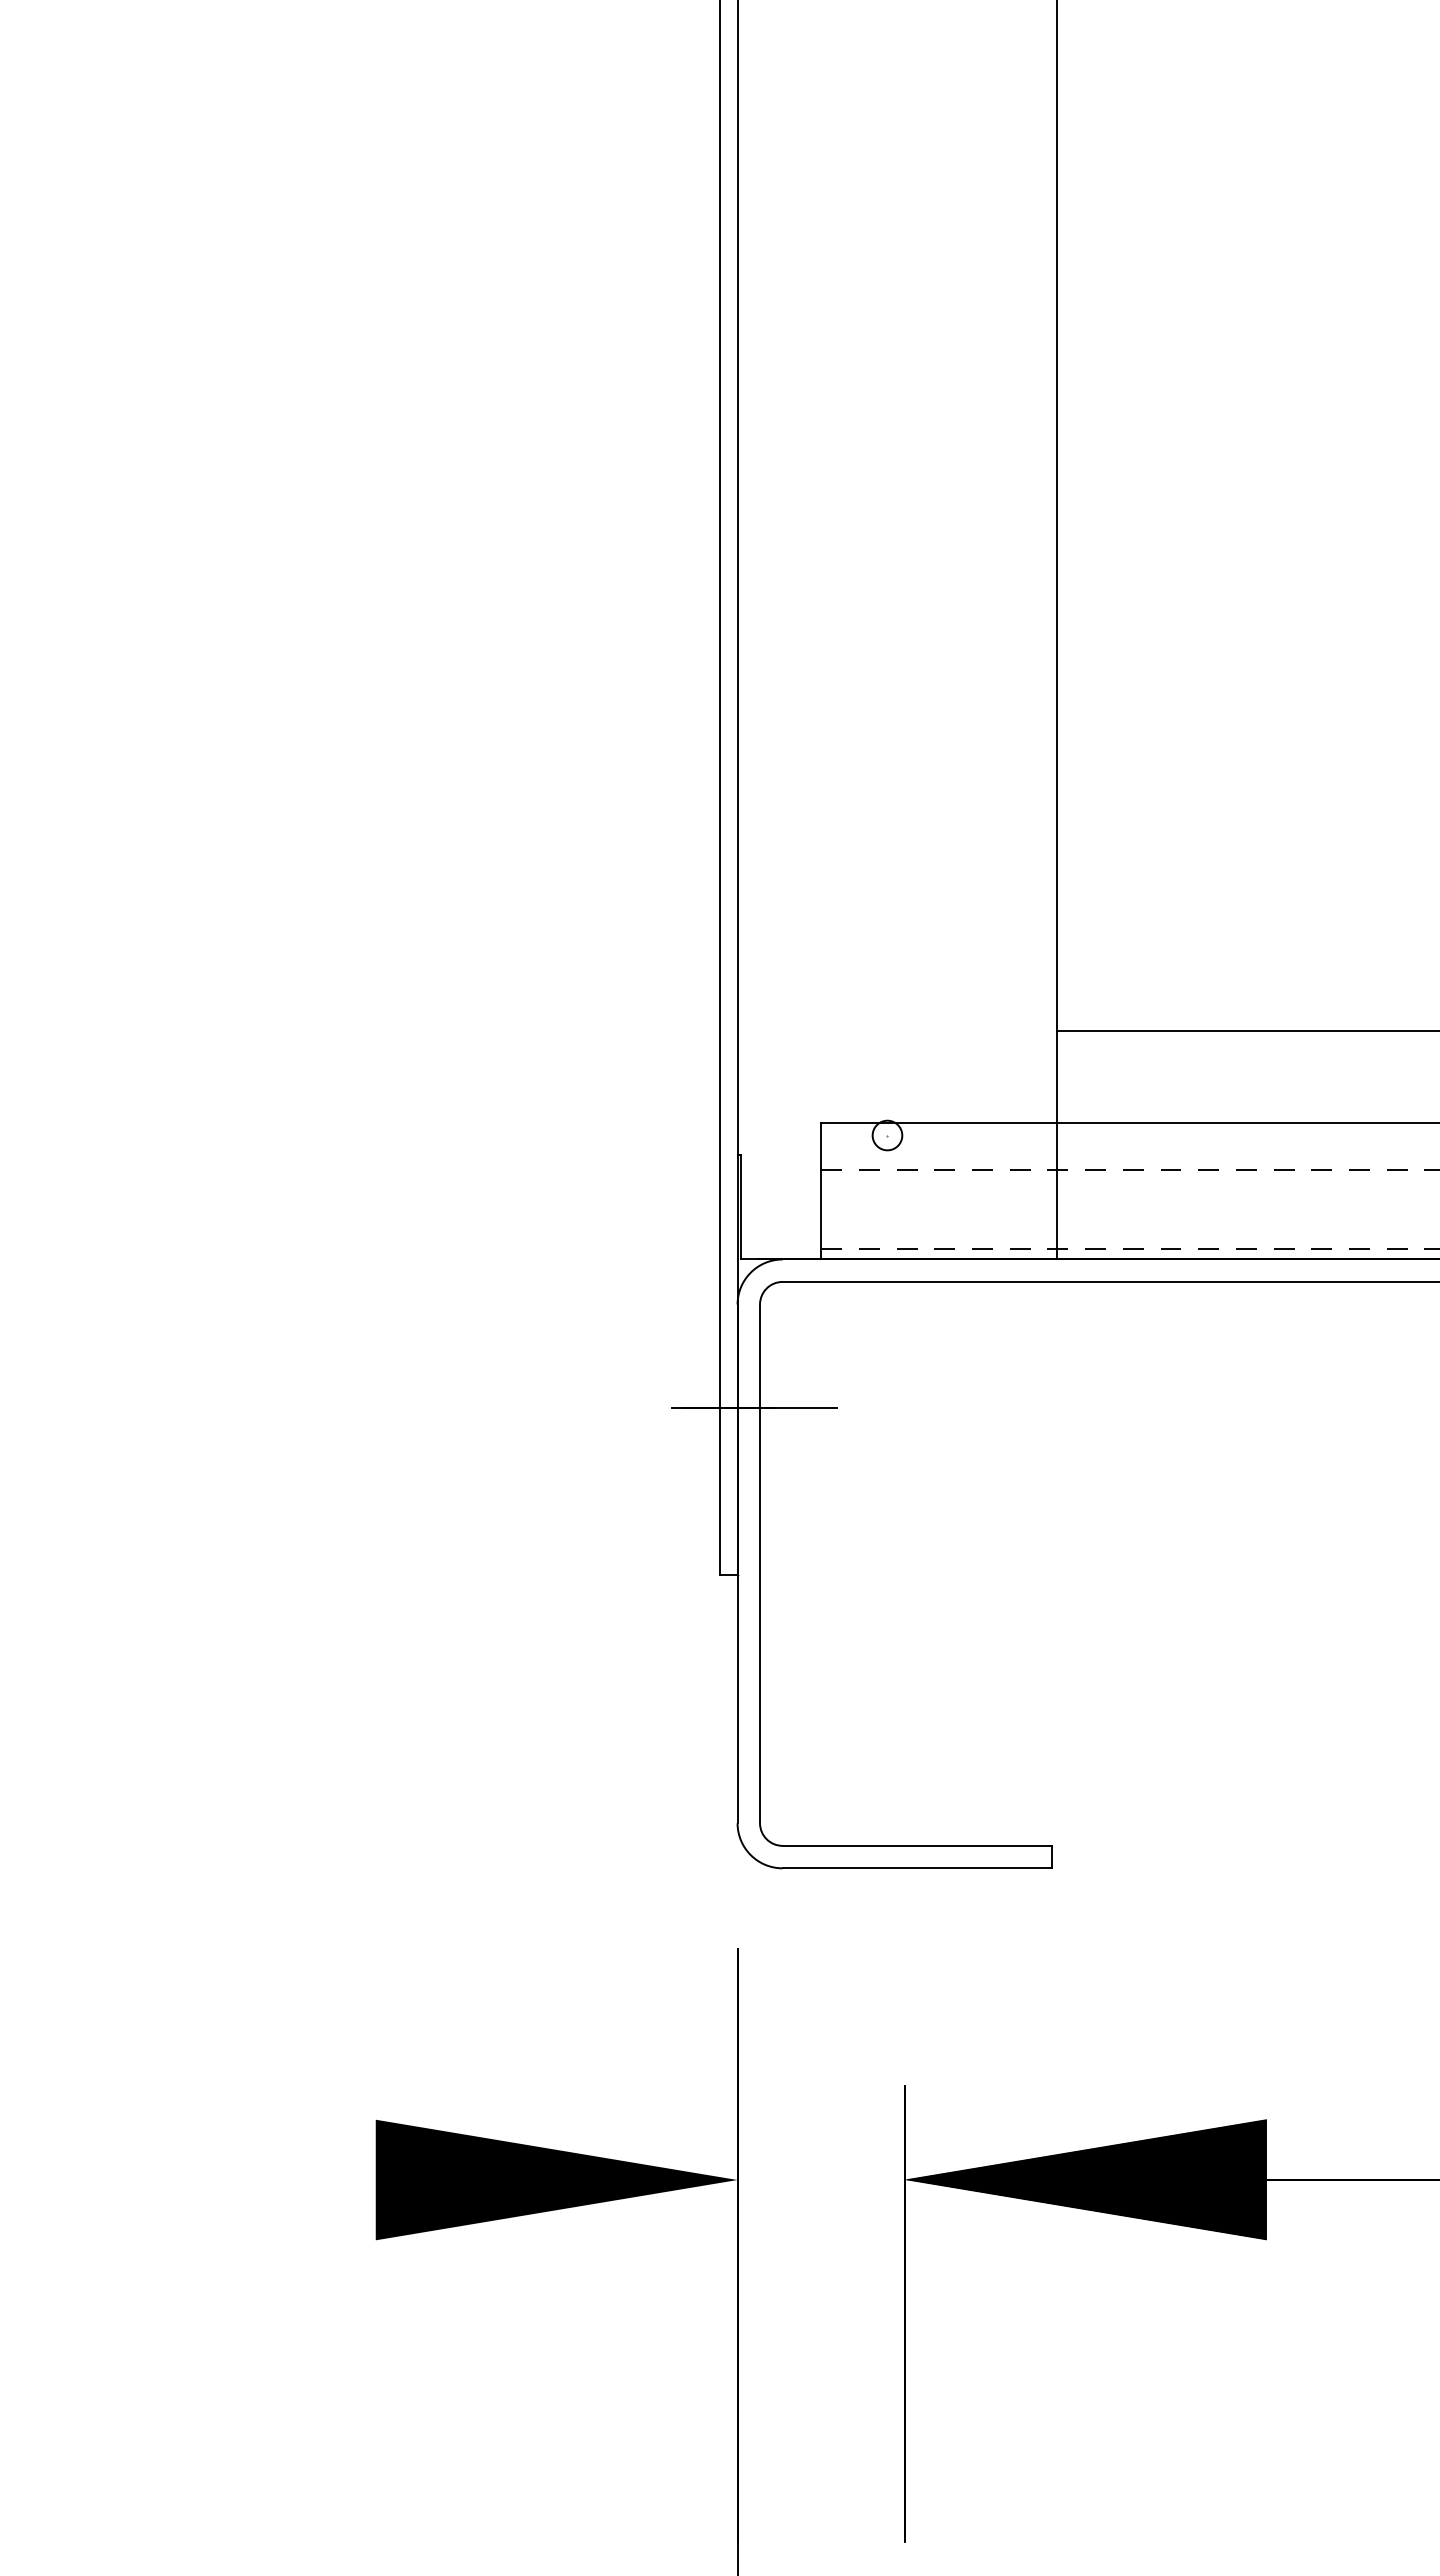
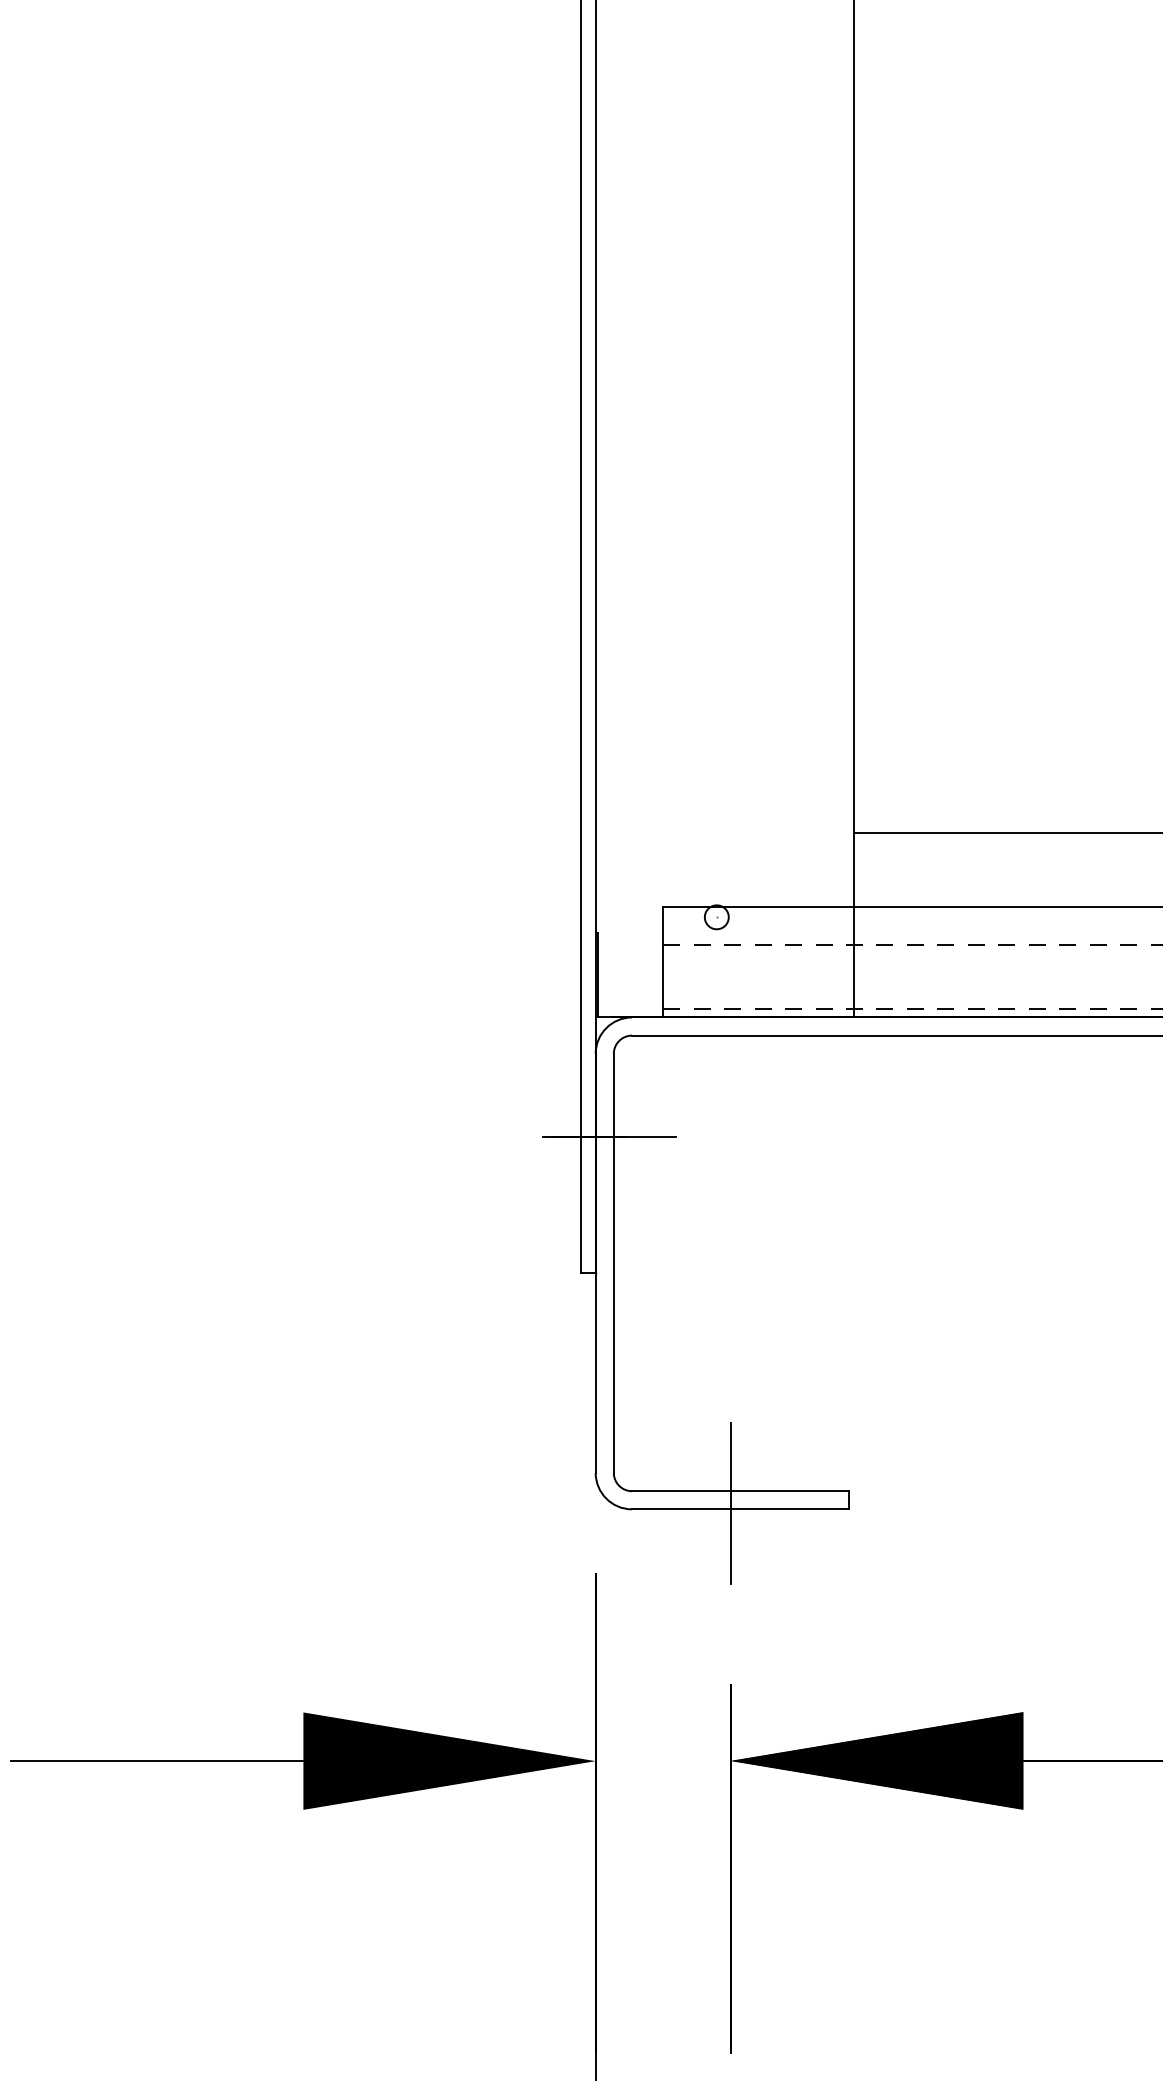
line: (905, 1860) -> (731, 1503), added
line: (194, 2180) -> (156, 1761), added

